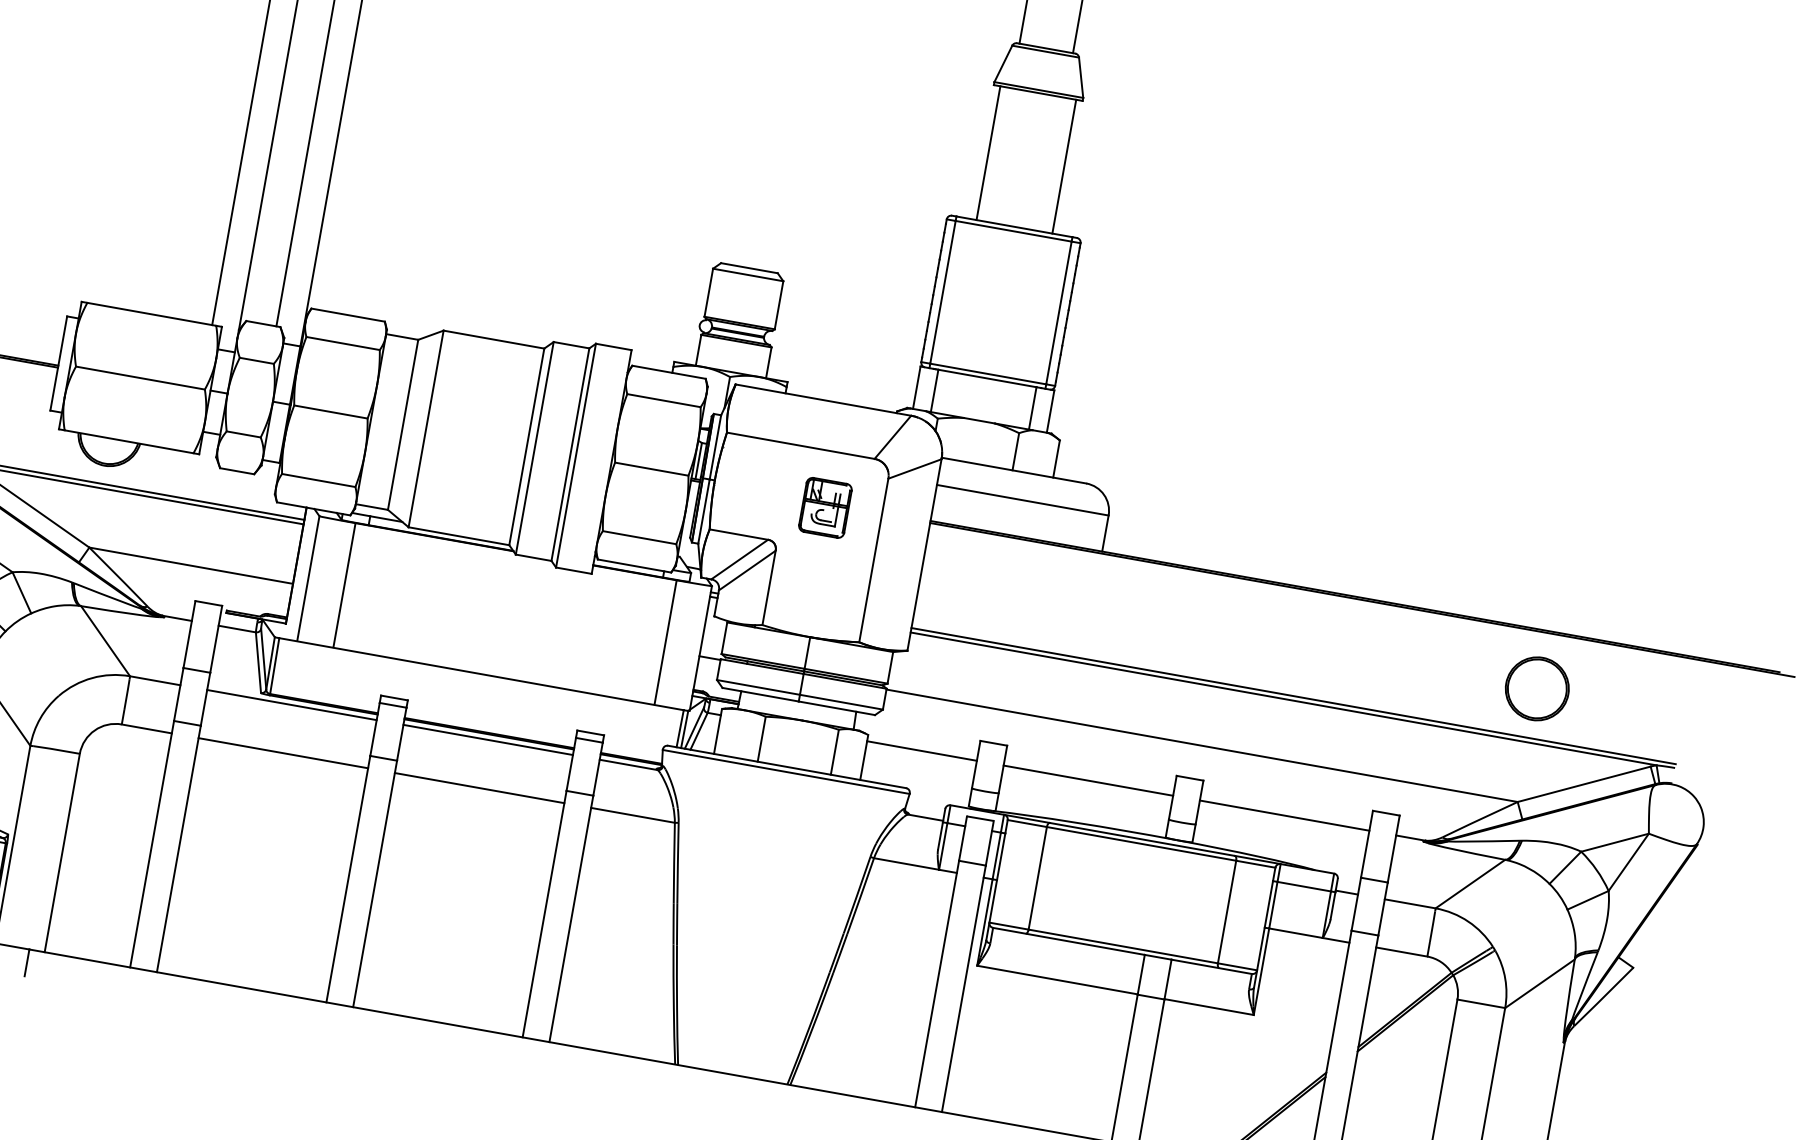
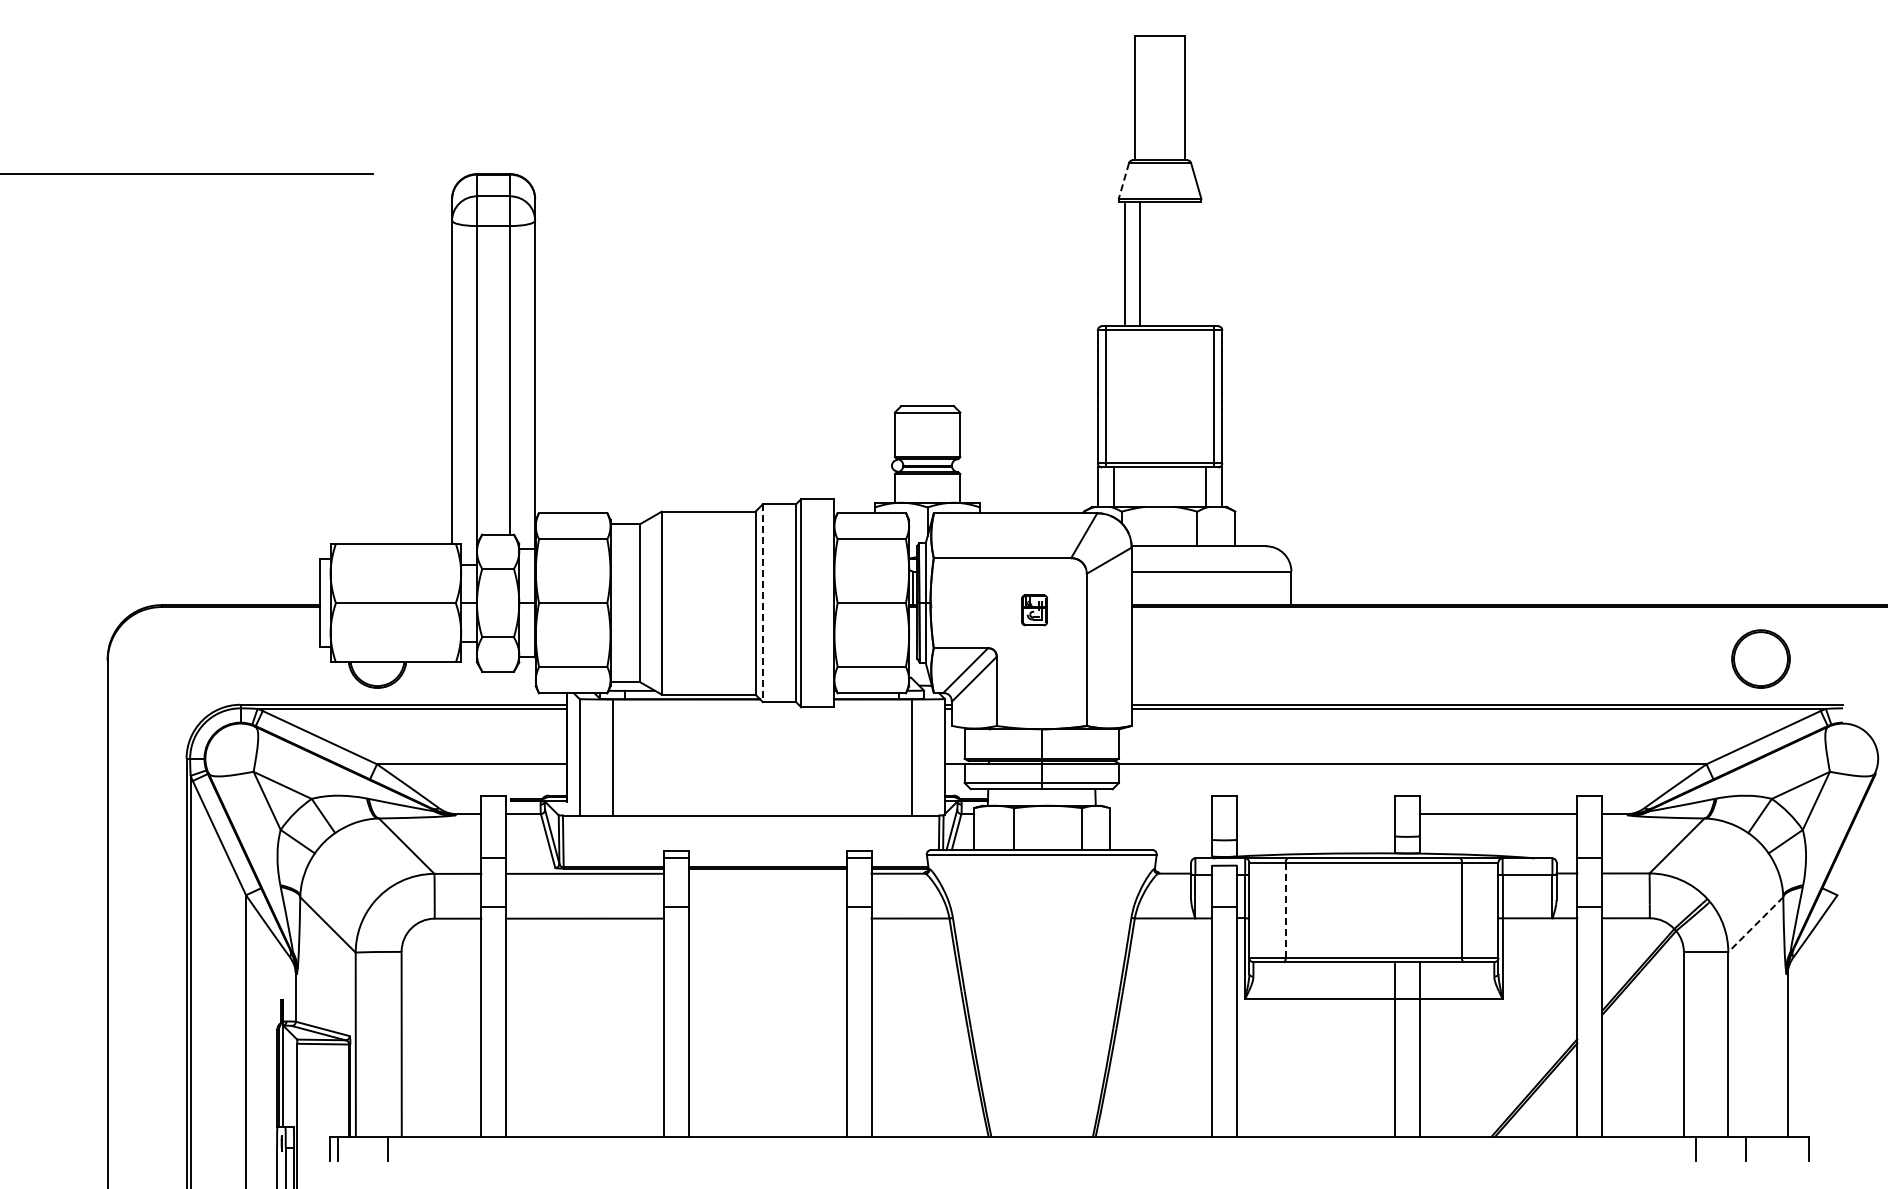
line: (1002, 64) -> (1123, 181), solid -> dashed
line: (1064, 166) -> (1140, 263), moved
line: (534, 448) -> (762, 603), solid -> dashed
part: (825, 508) -> (1034, 610), size x0.6
part: (1536, 688) -> (1760, 658), moved
line: (487, 739) -> (767, 873), removed
line: (921, 751) -> (1160, 814), removed
line: (1088, 781) -> (1315, 814), removed
line: (479, 787) -> (767, 918), removed
line: (1037, 878) -> (1285, 910), solid -> dashed
line: (1539, 983) -> (1755, 924), solid -> dashed

